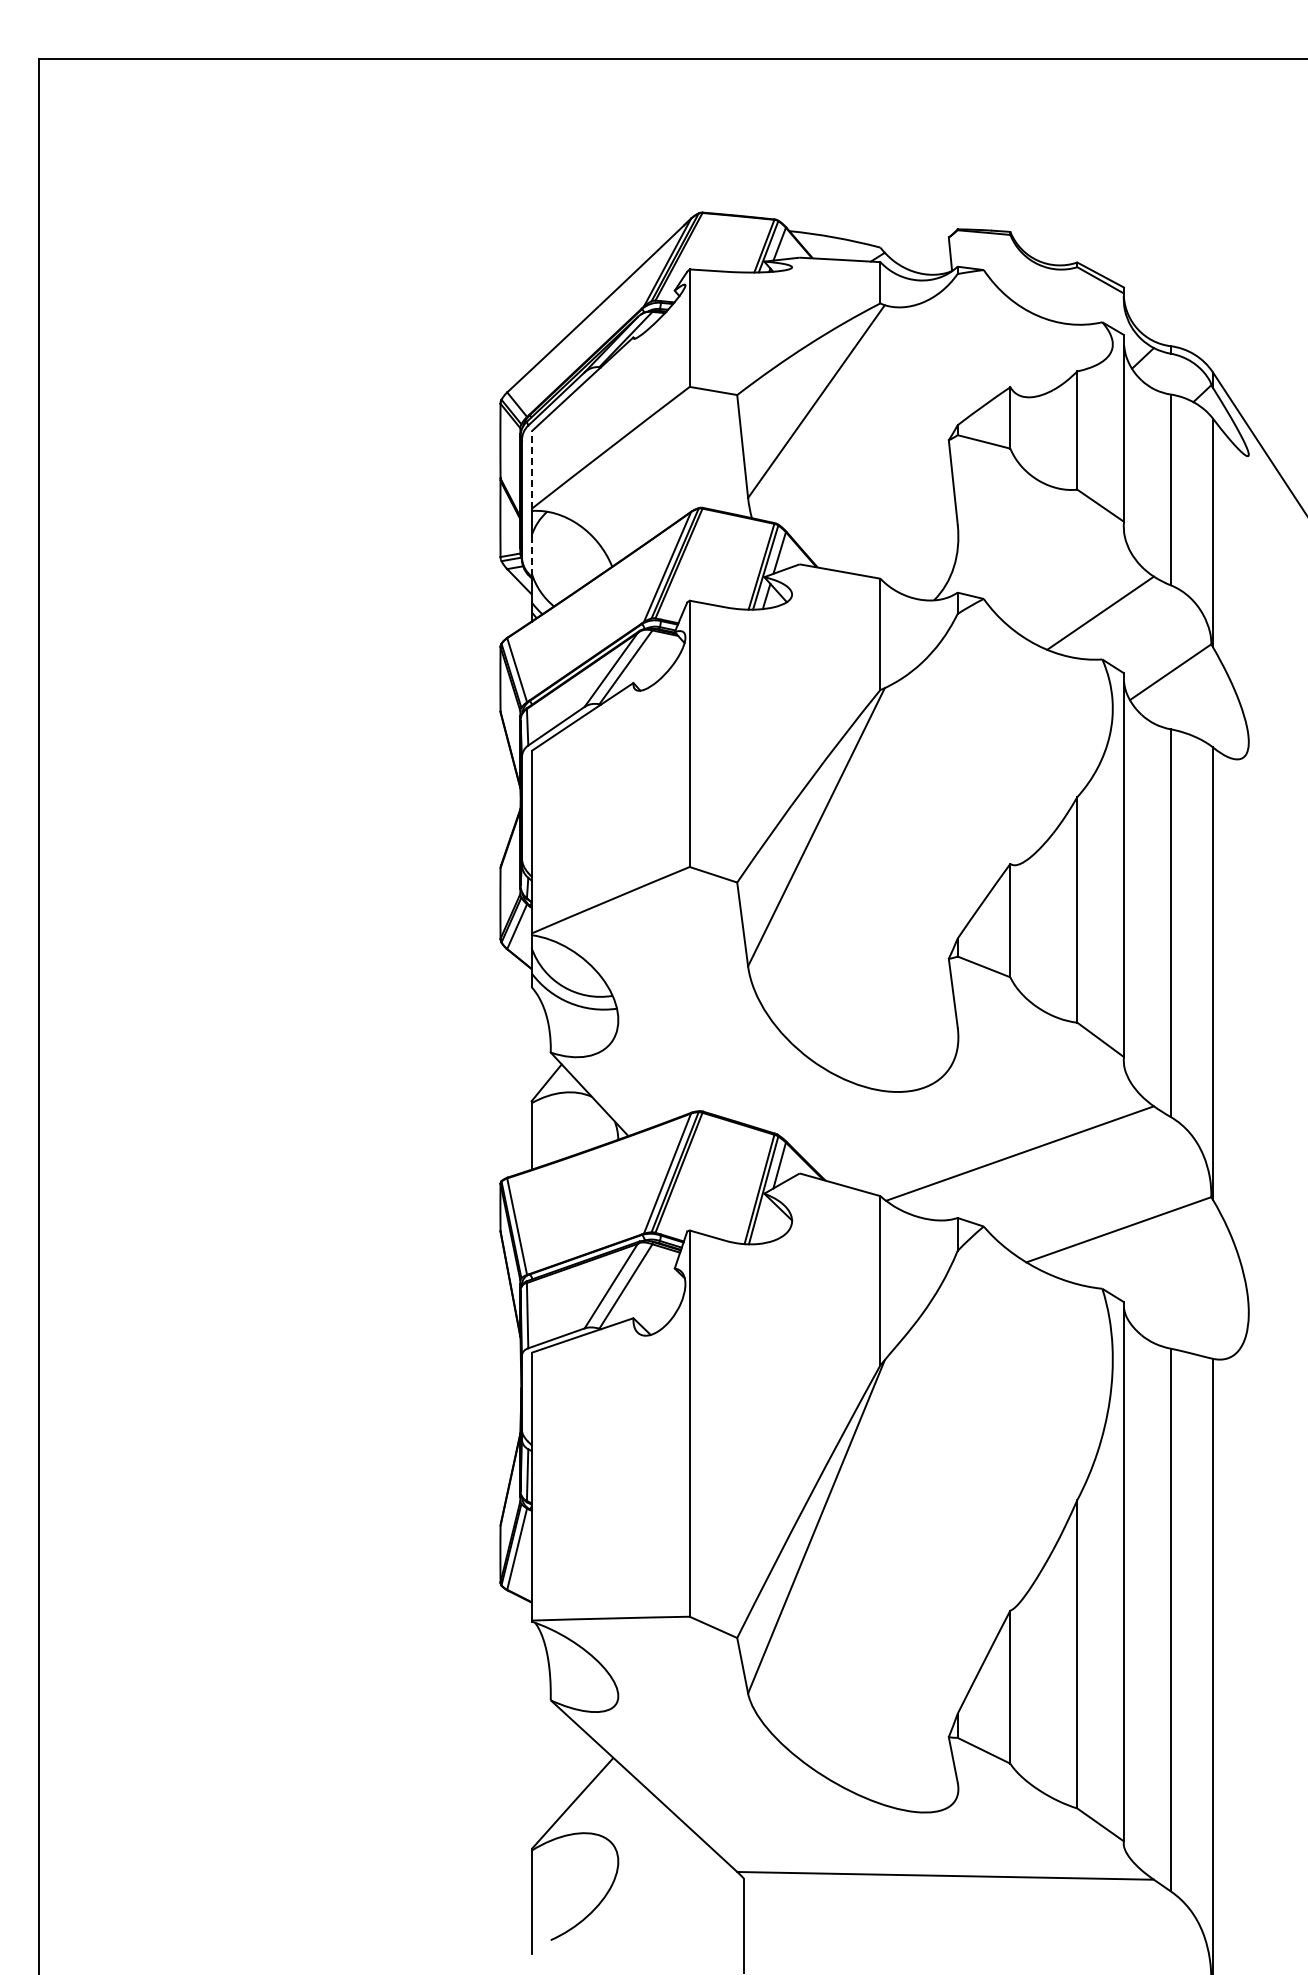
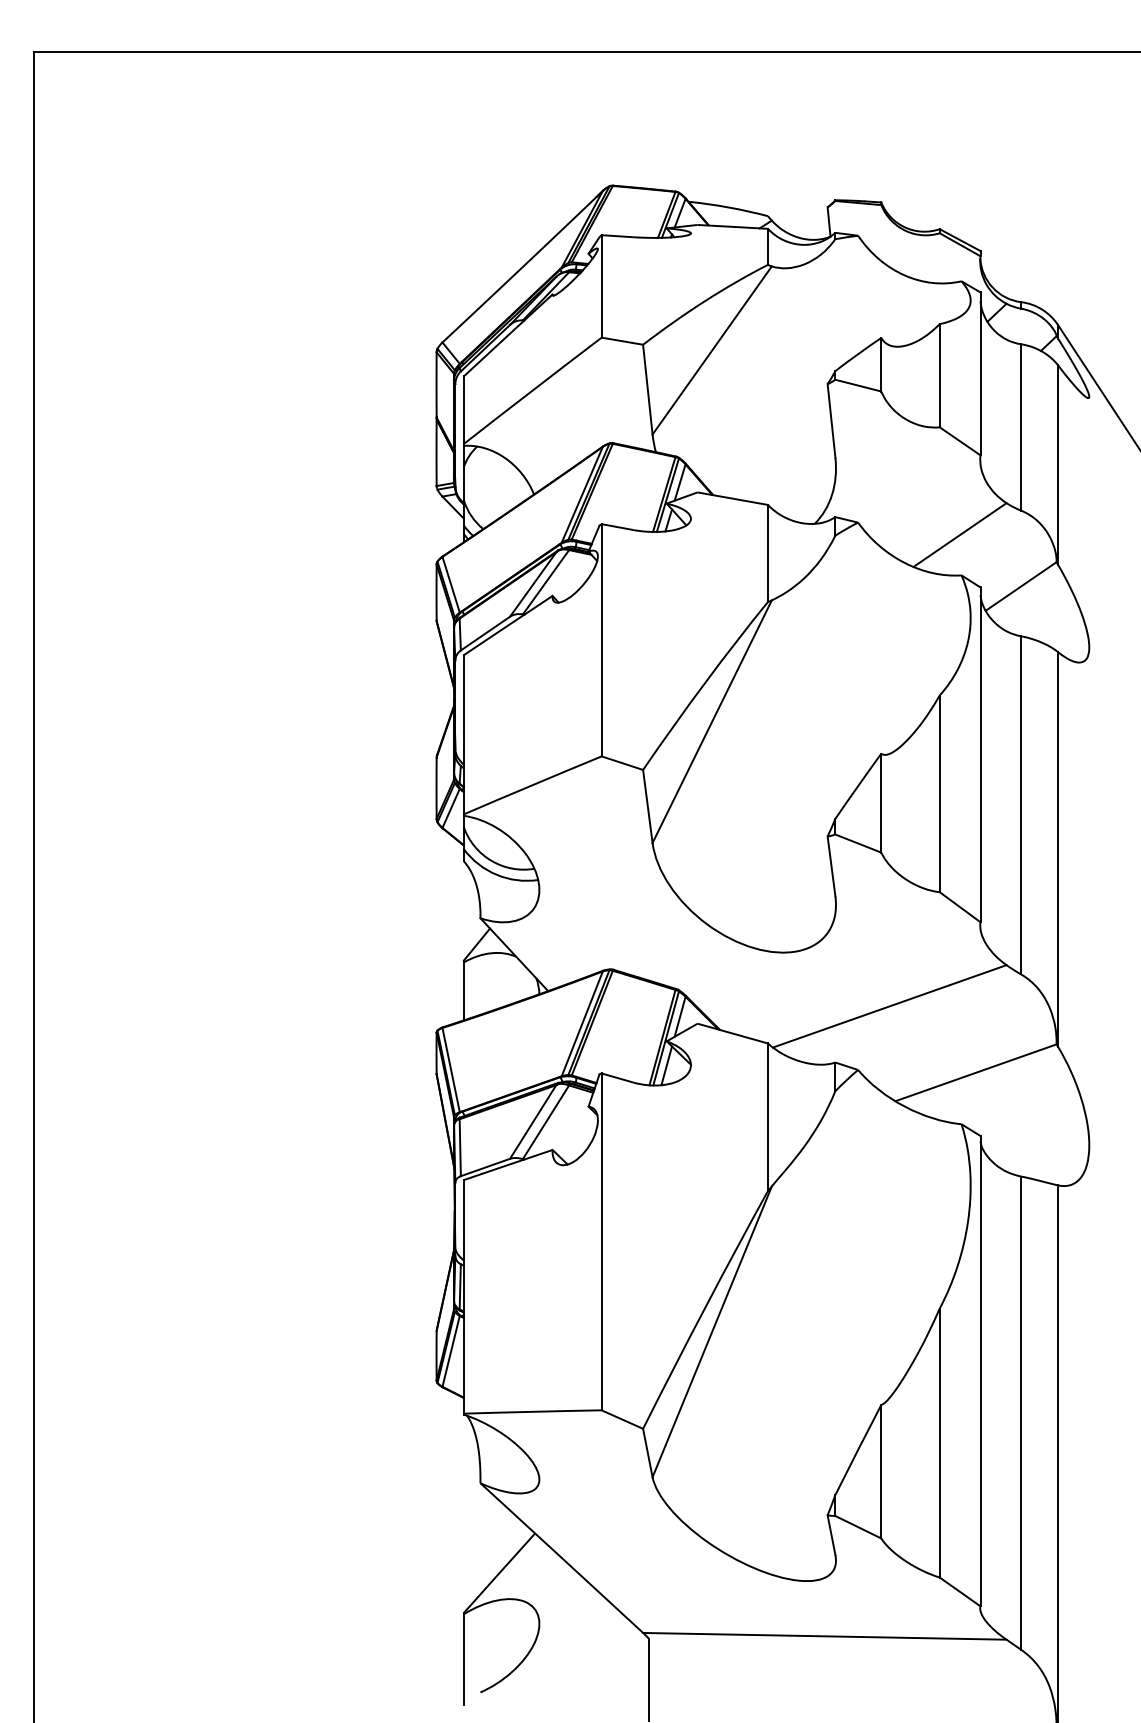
line: (531, 470) -> (463, 410), dashed -> solid
line: (531, 554) -> (463, 483), dashed -> solid
line: (764, 1221) -> (666, 1065), added

